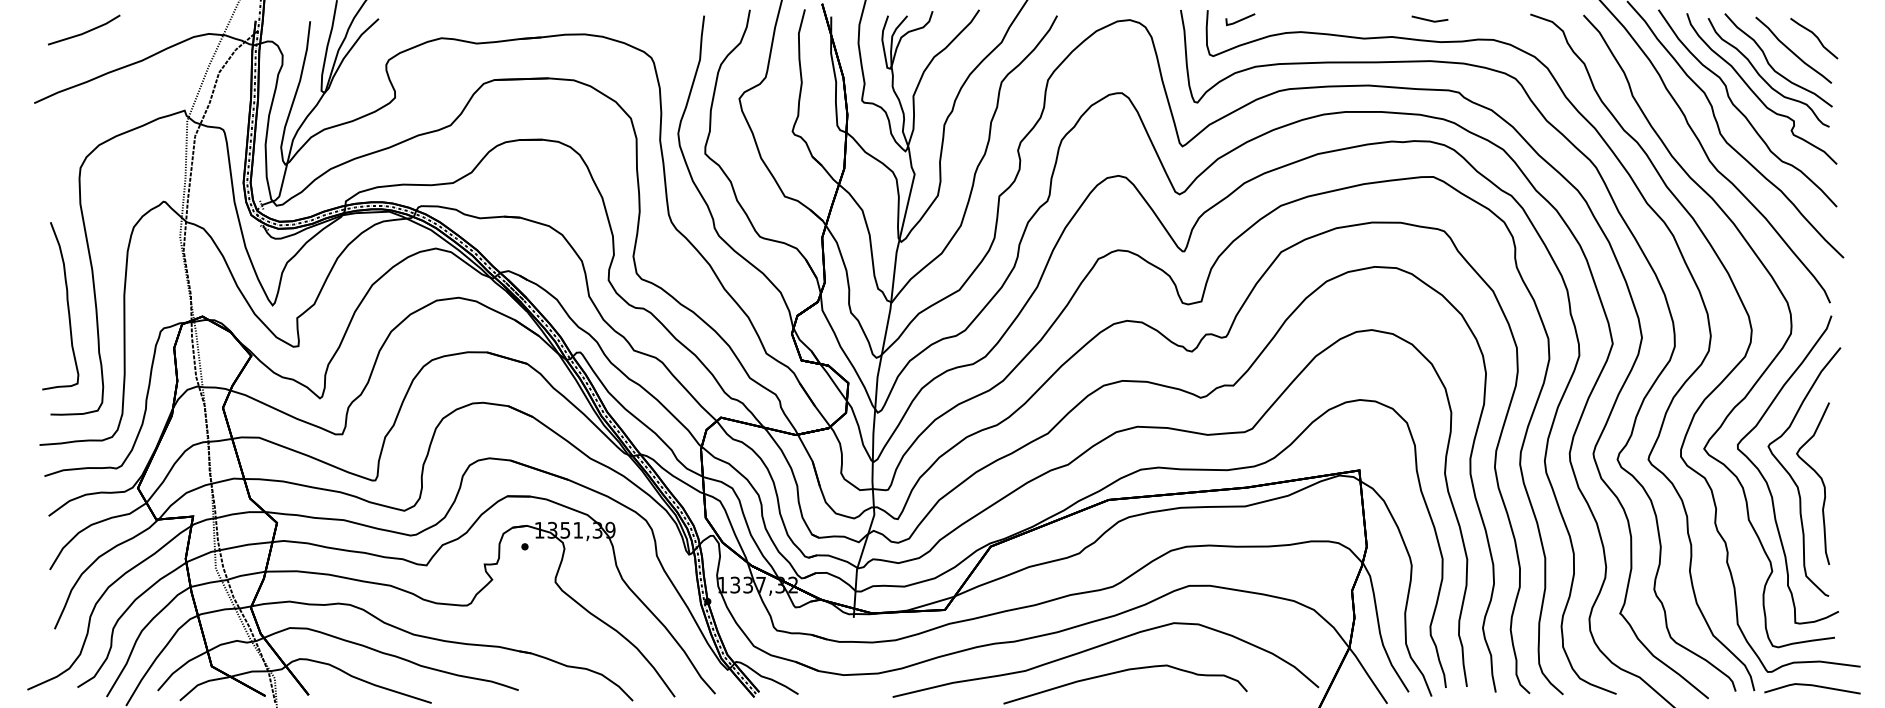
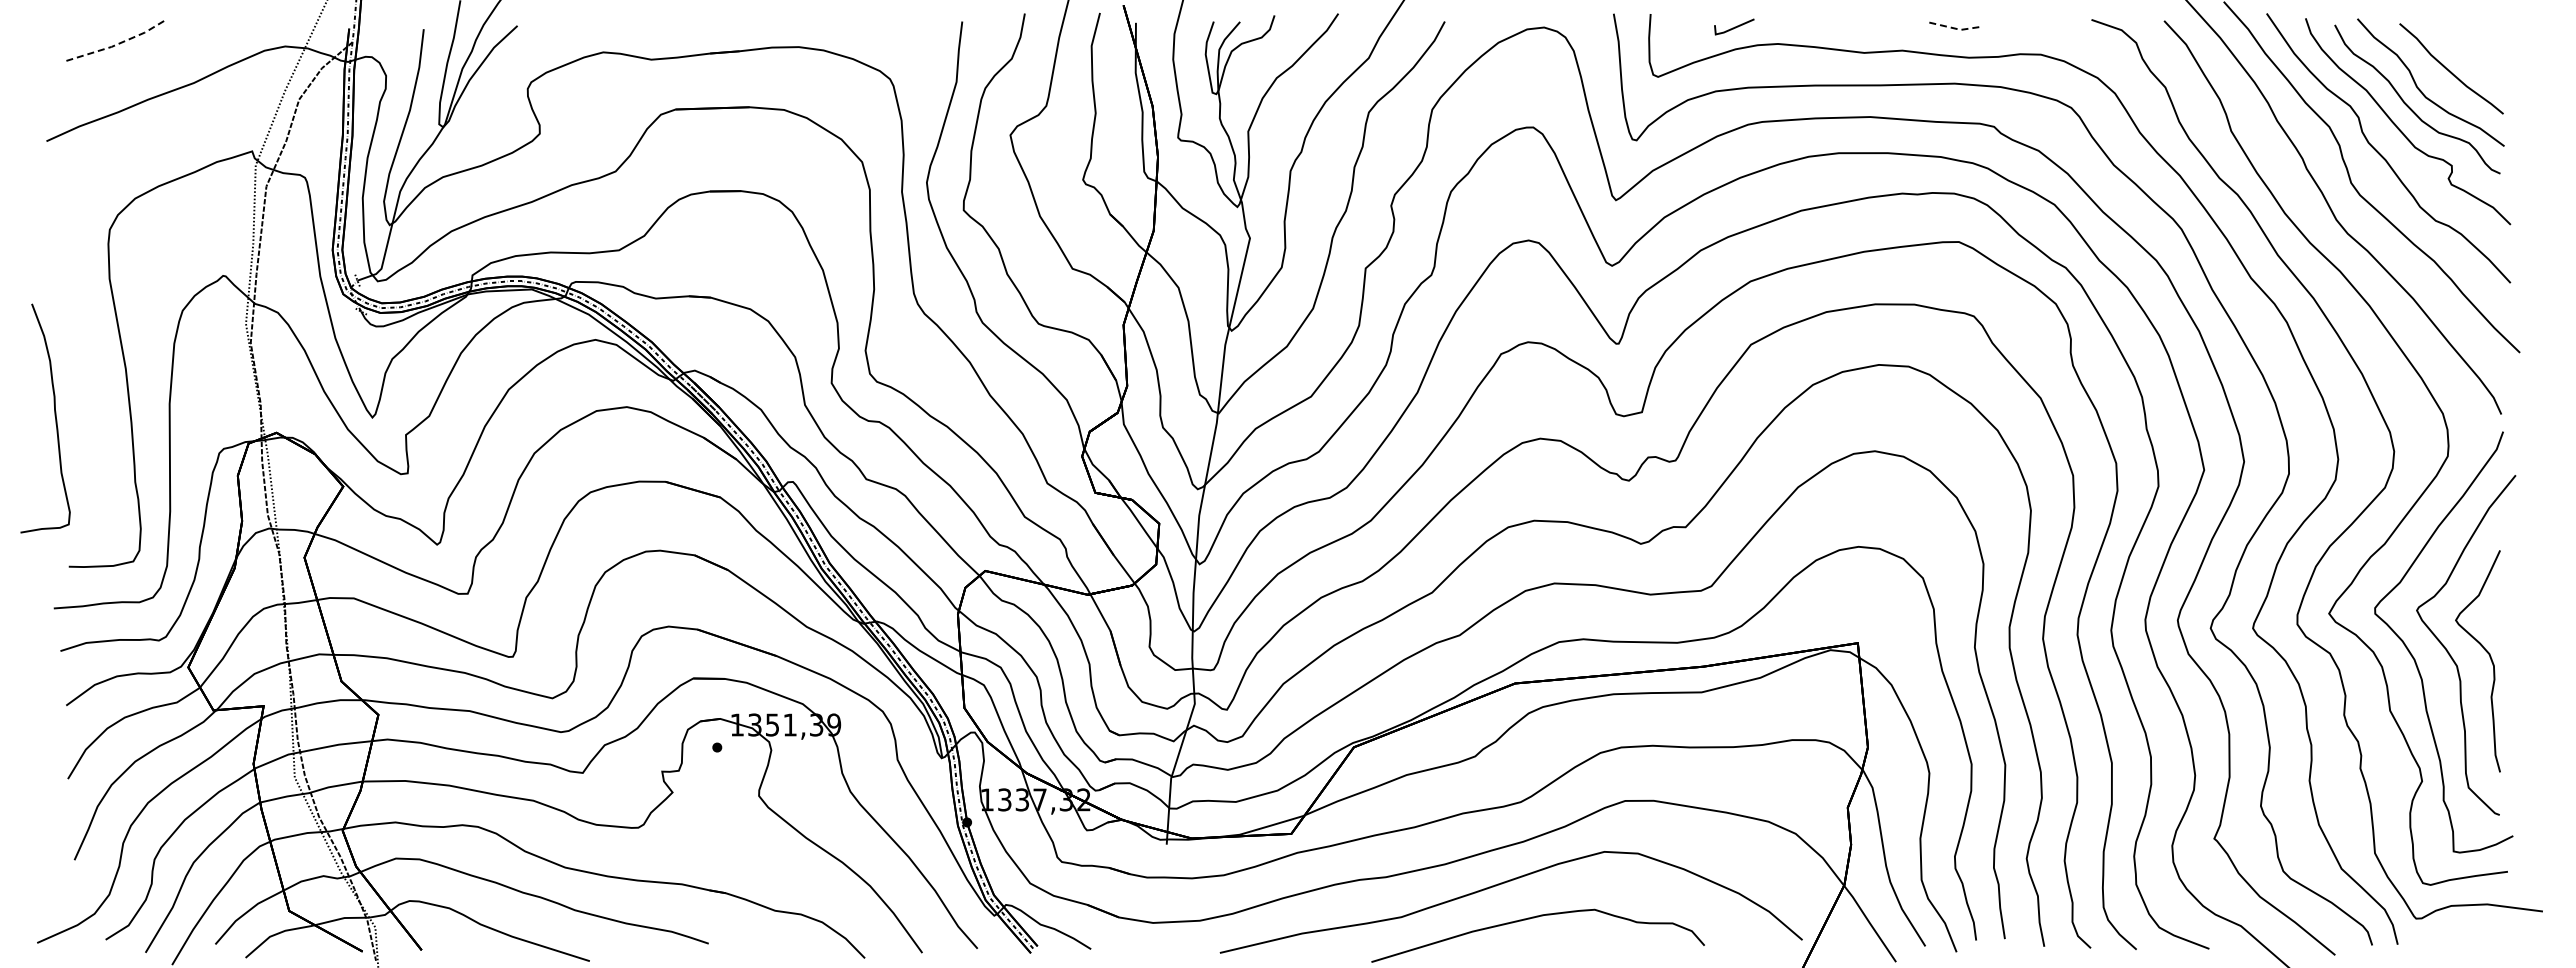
line: (1240, 19) -> (1734, 26), moved
line: (1430, 20) -> (1955, 28), solid -> dashed
line: (85, 32) -> (116, 44), solid -> dashed
curve: (1815, 36) -> (2481, 50), removed
curve: (67, 304) -> (54, 416), moved
line: (1812, 685) -> (2476, 937), removed

